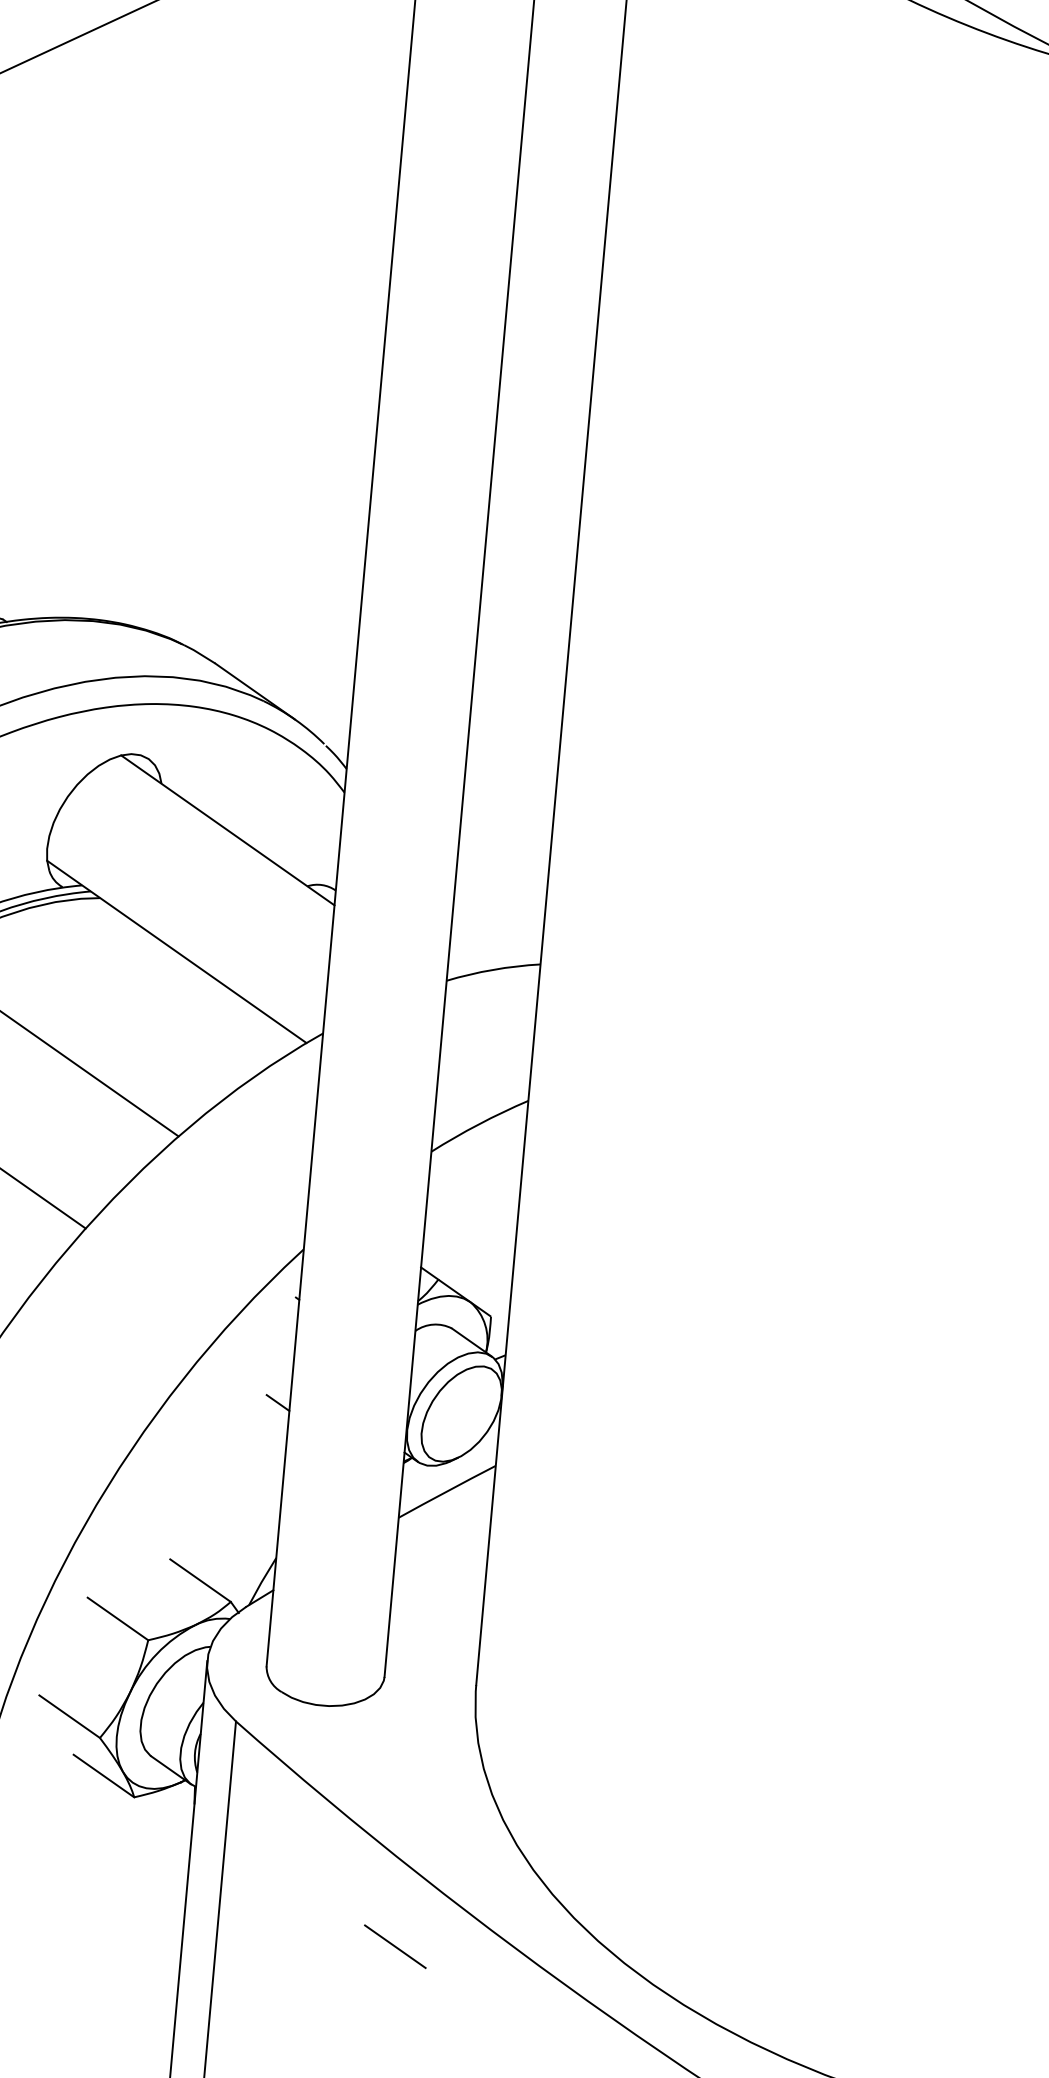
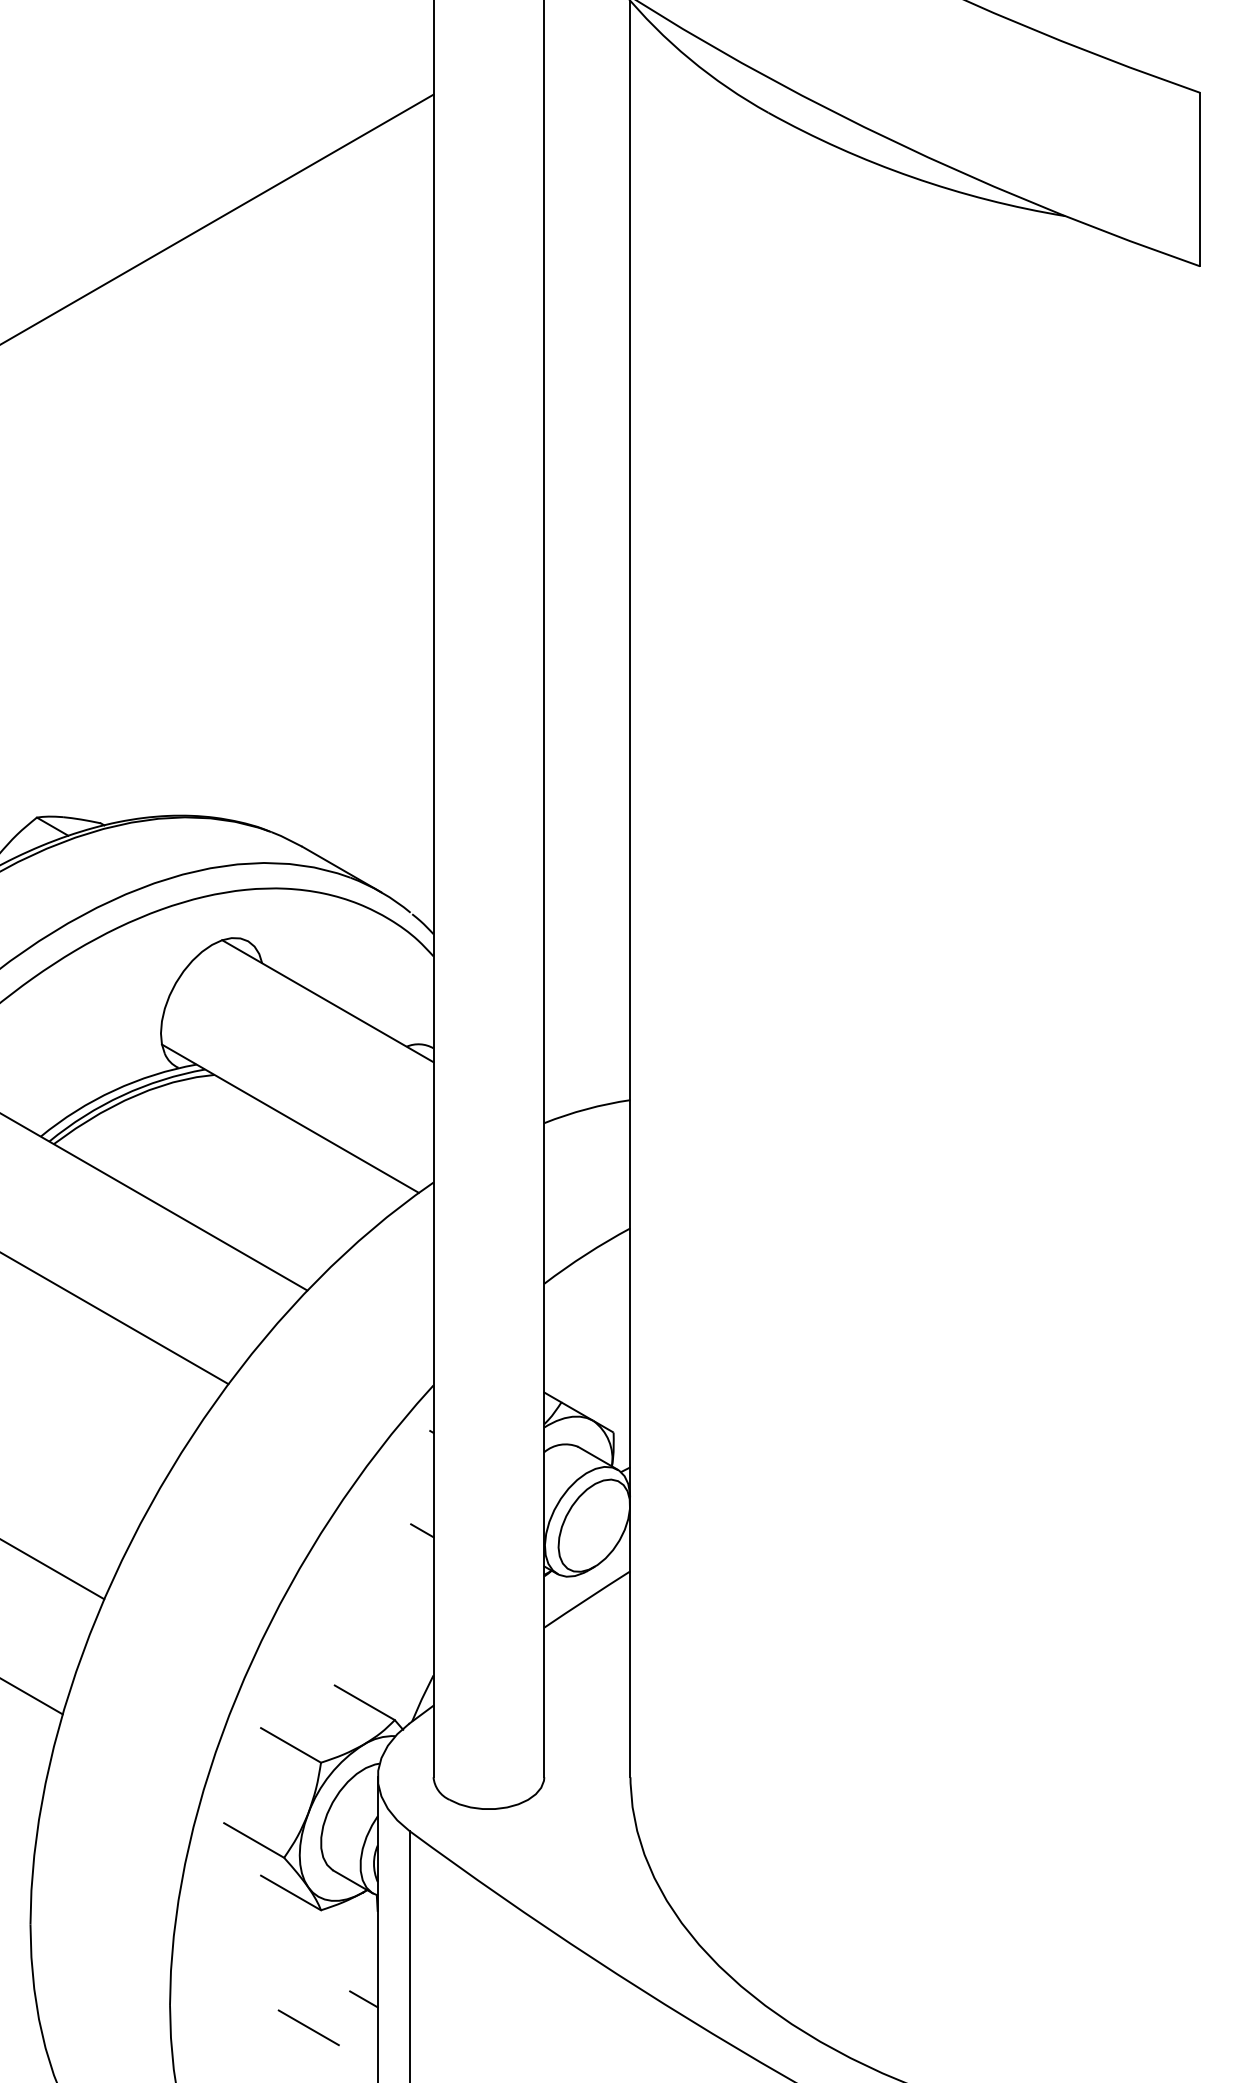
line: (170, 1896) -> (363, 1999), added
line: (395, 1946) -> (308, 2027), moved

